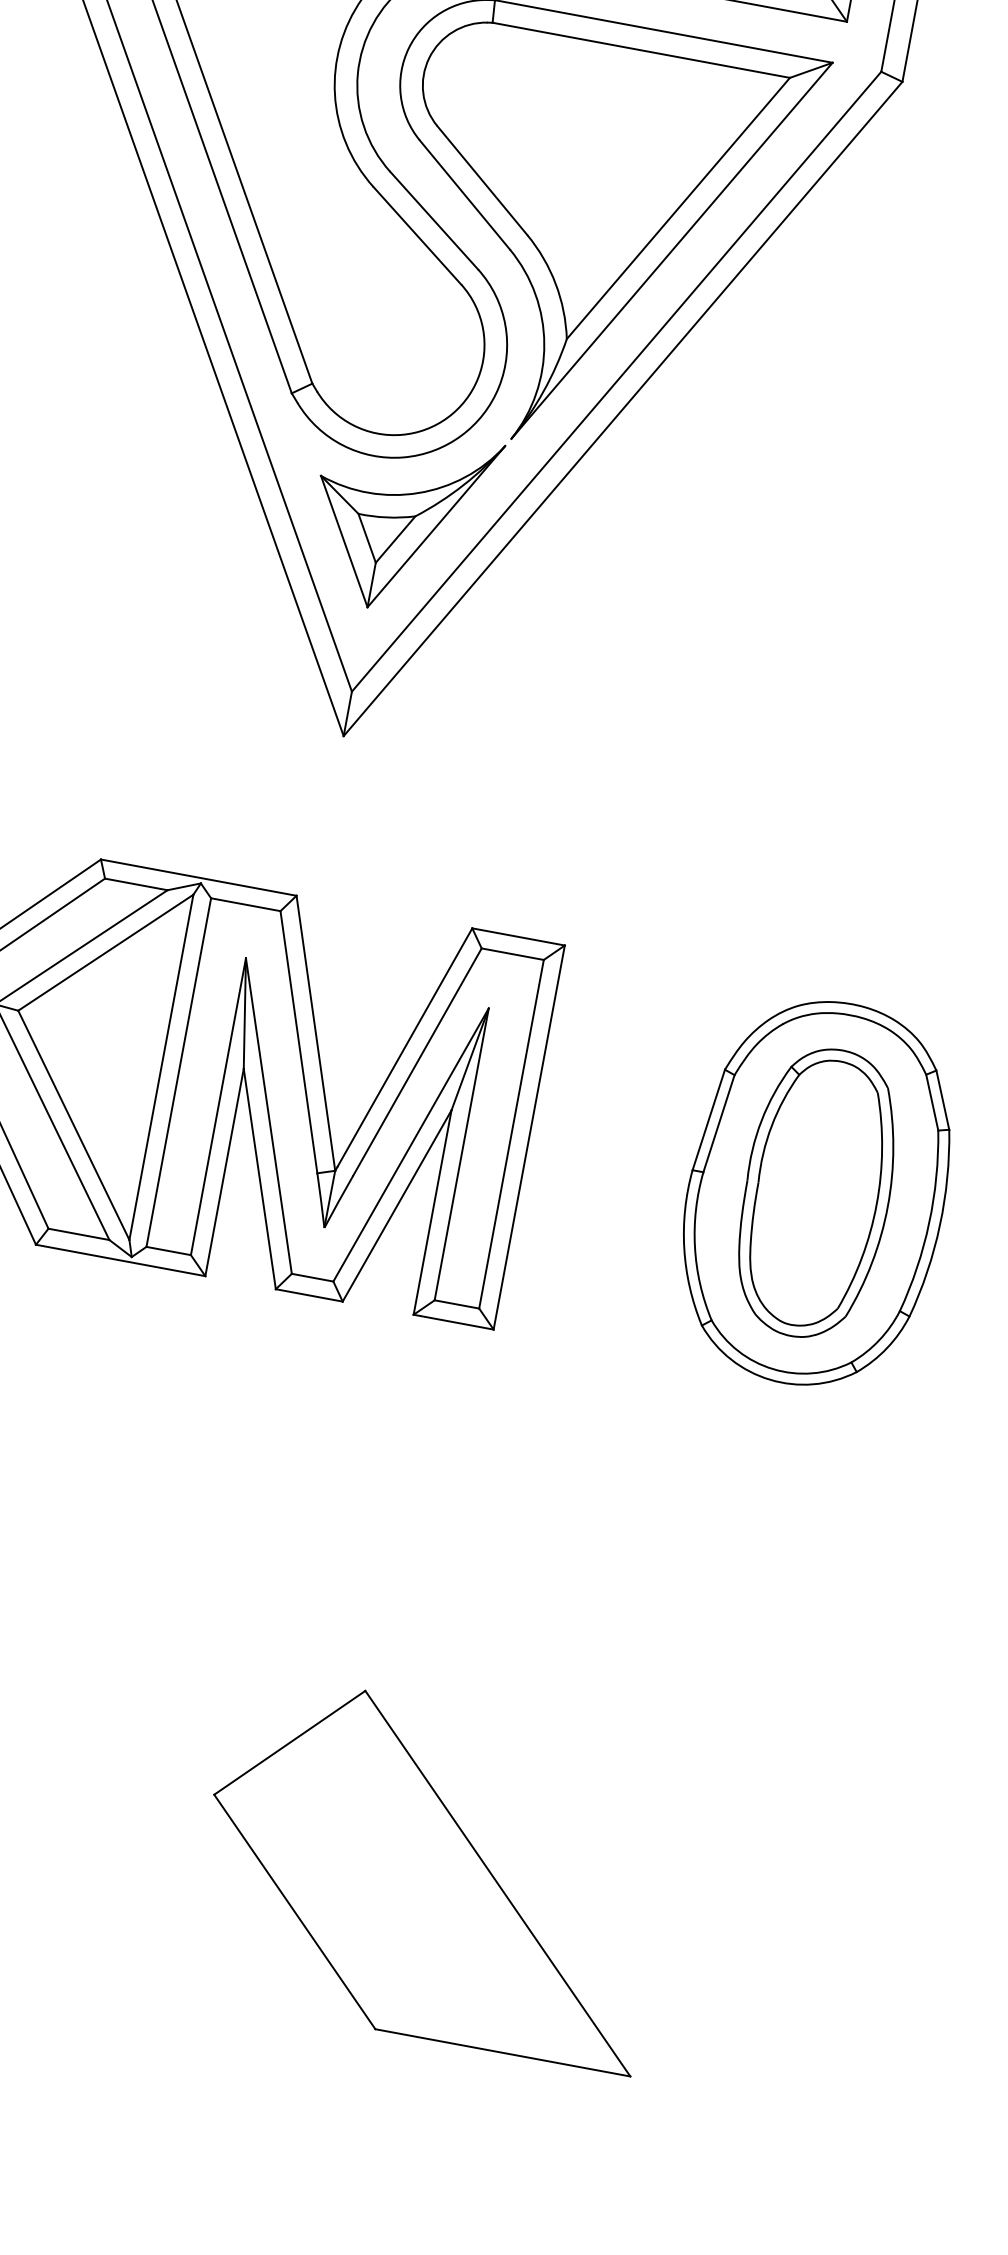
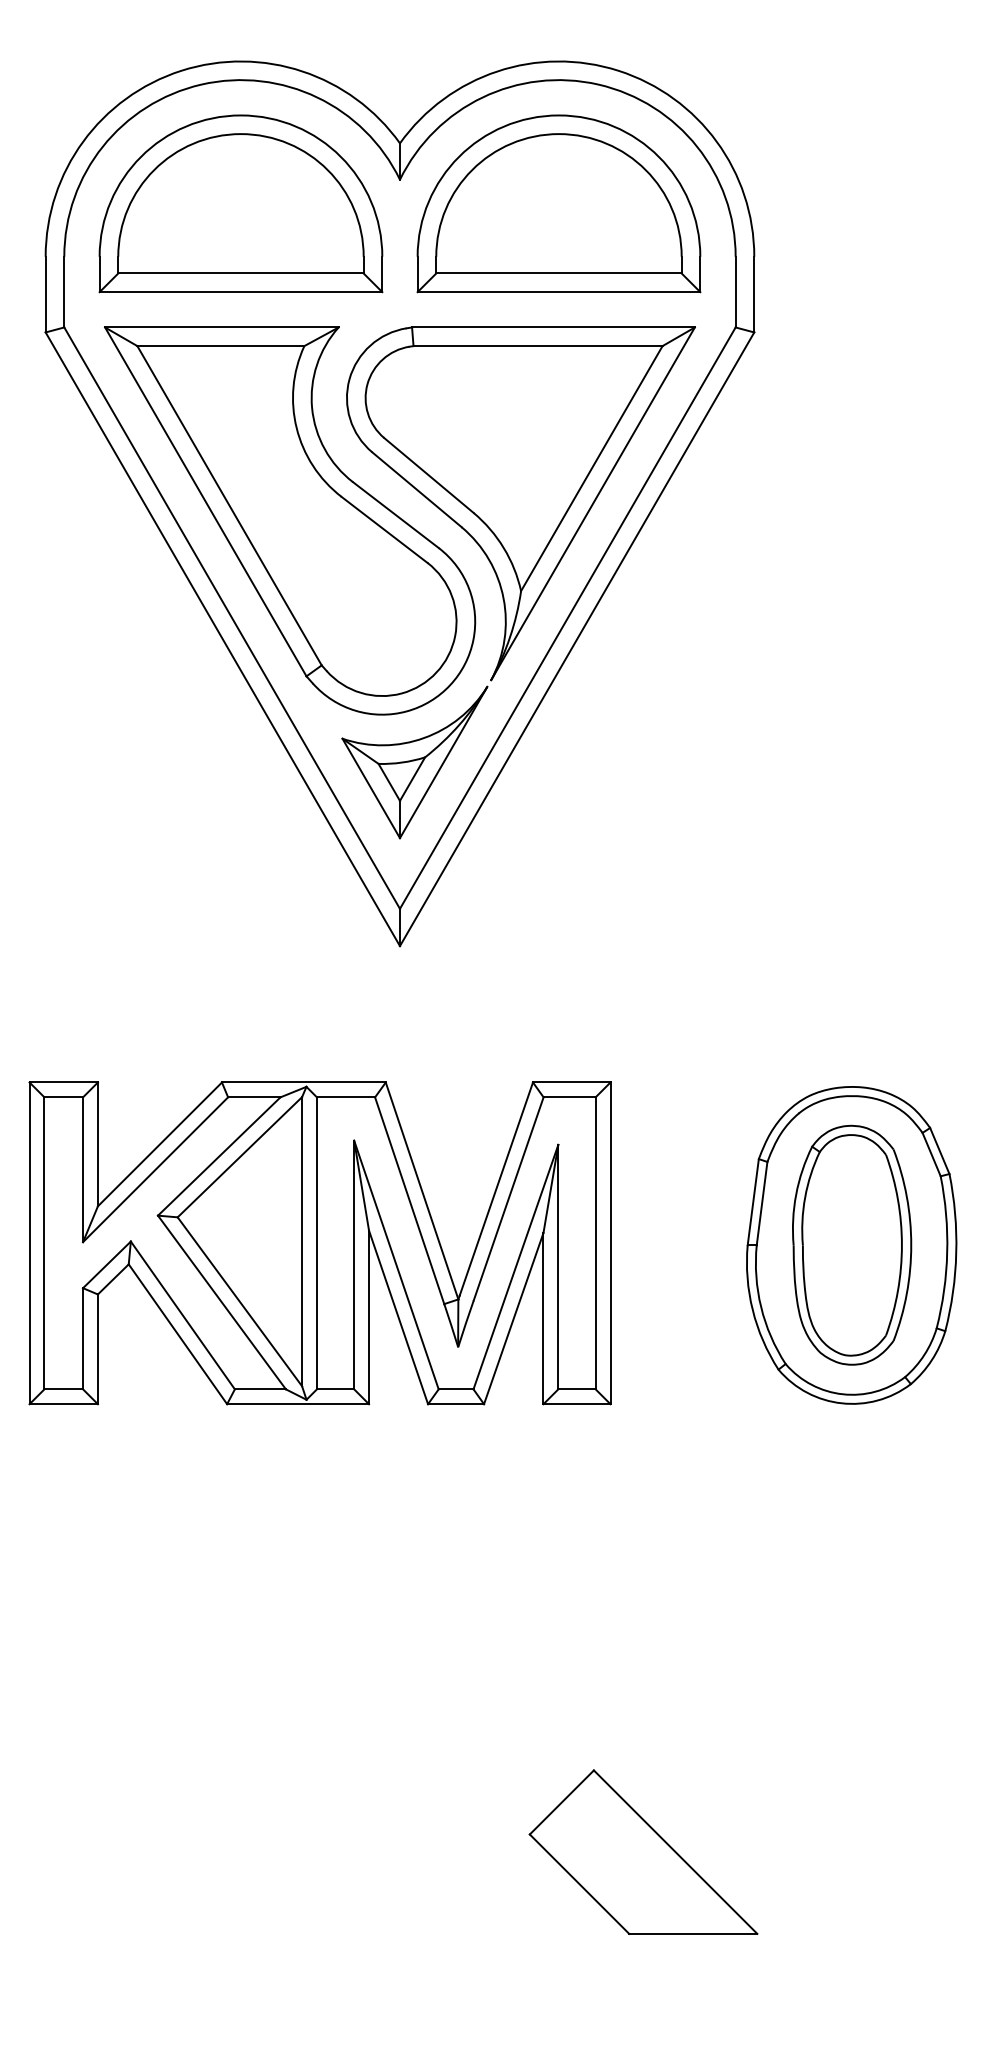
part: (434, 1870) -> (643, 1851), size x0.6

